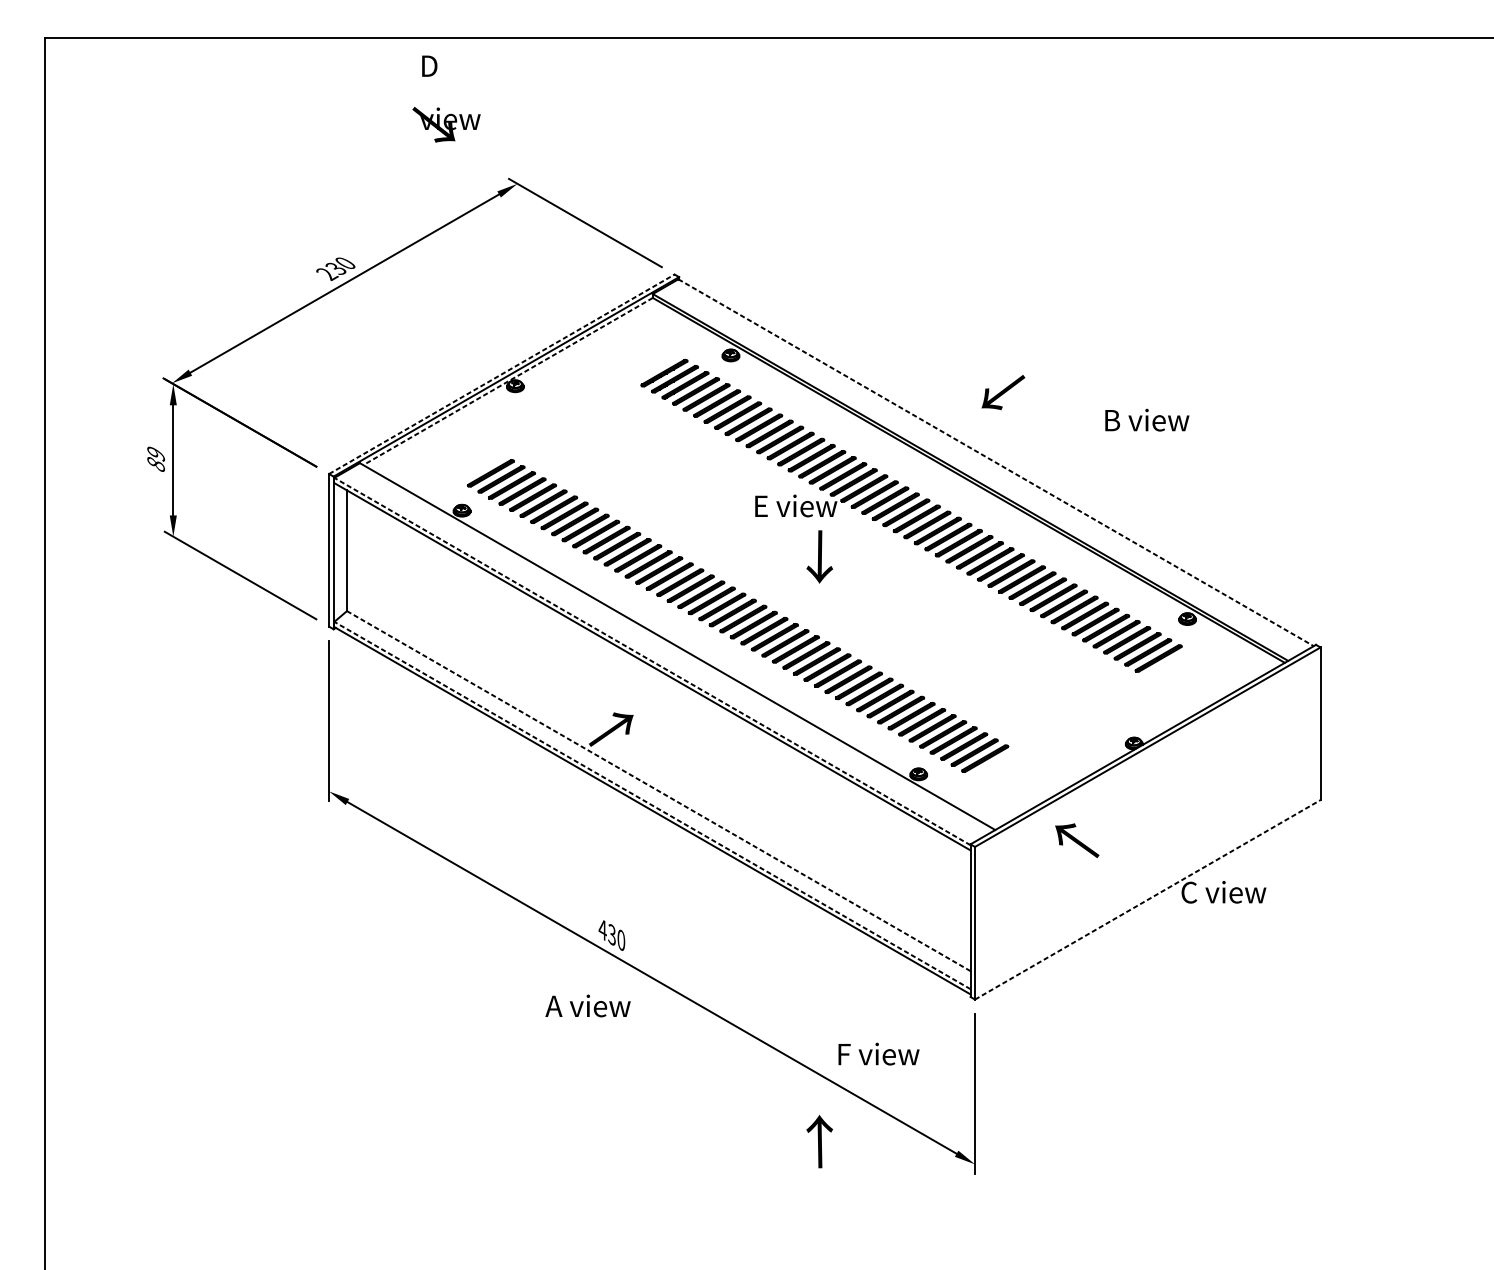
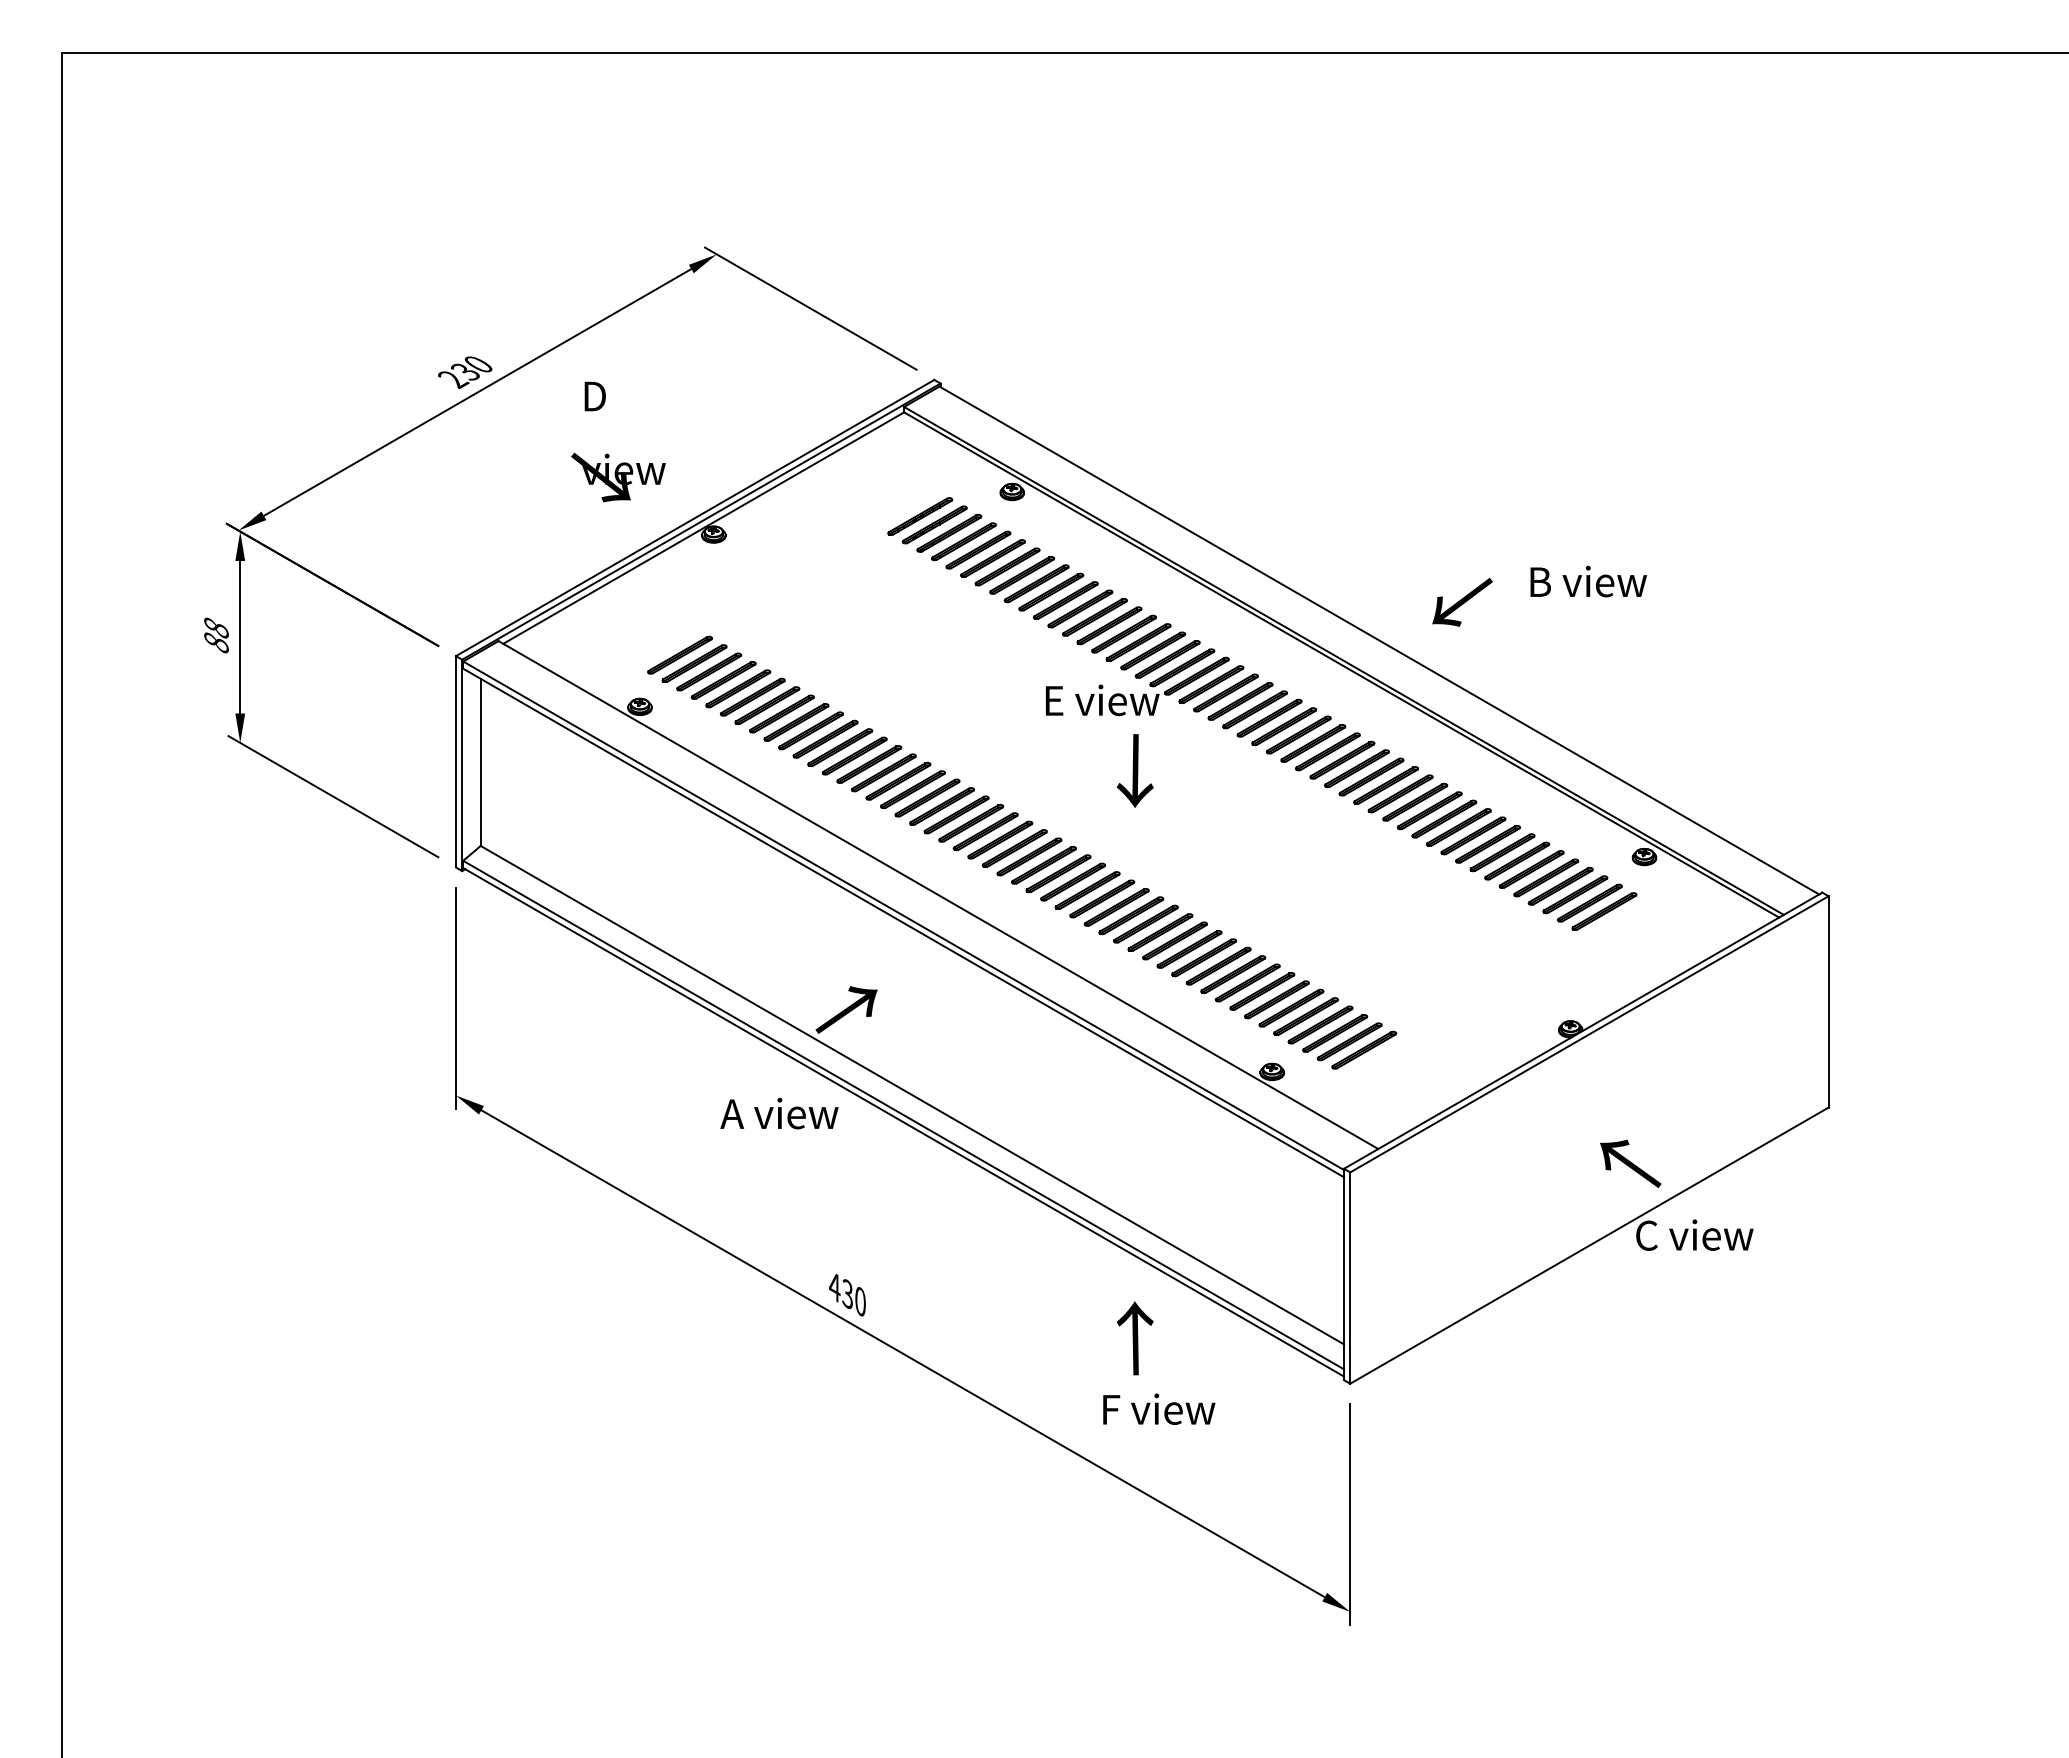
text: (446, 98) -> (618, 441), moved
line: (502, 373) -> (695, 517), dashed -> solid
line: (507, 381) -> (703, 528), dashed -> solid
text: (1003, 391) -> (1462, 601), moved
text: (156, 454) -> (216, 628), 89 -> 88
line: (996, 462) -> (1379, 640), dashed -> solid
line: (652, 661) -> (903, 915), dashed -> solid
line: (658, 790) -> (911, 1094), dashed -> solid
line: (652, 805) -> (903, 1114), dashed -> solid
text: (1077, 840) -> (1630, 1163), moved
line: (1147, 899) -> (1589, 1245), dashed -> solid
text: (588, 1005) -> (779, 1113), moved
text: (879, 1053) -> (1159, 1408), moved
text: (819, 1141) -> (1134, 1338), moved

